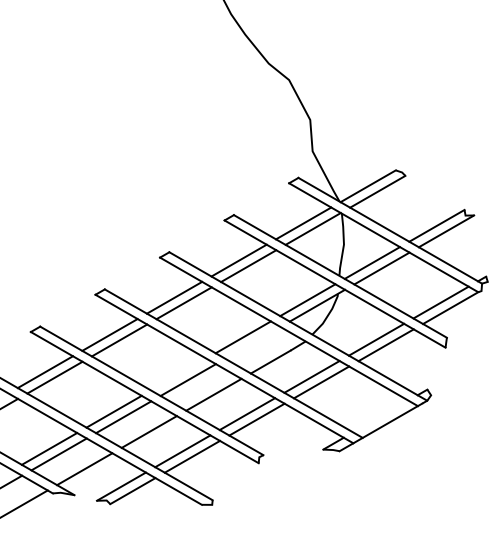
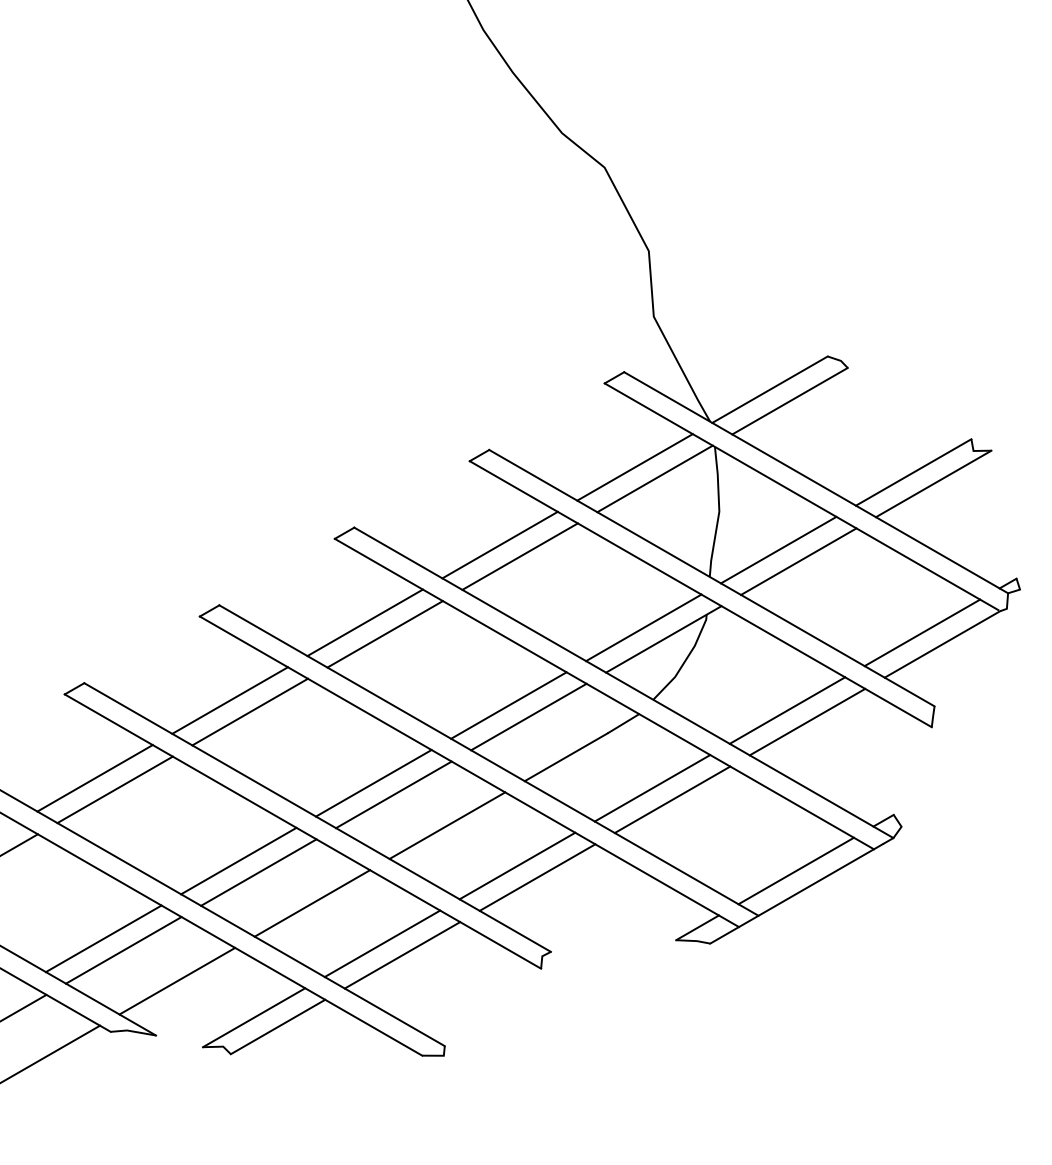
line: (252, 342) -> (528, 716), added
line: (178, 374) -> (373, 783), added
line: (380, 416) -> (795, 871), added

